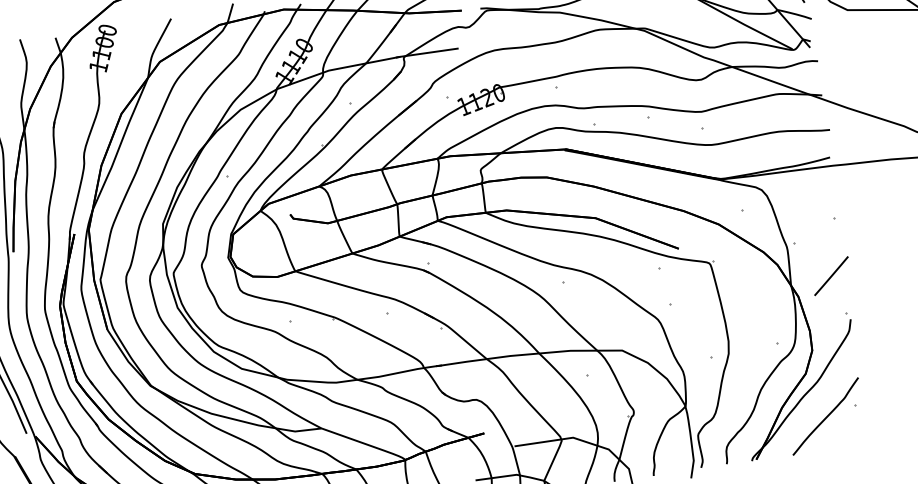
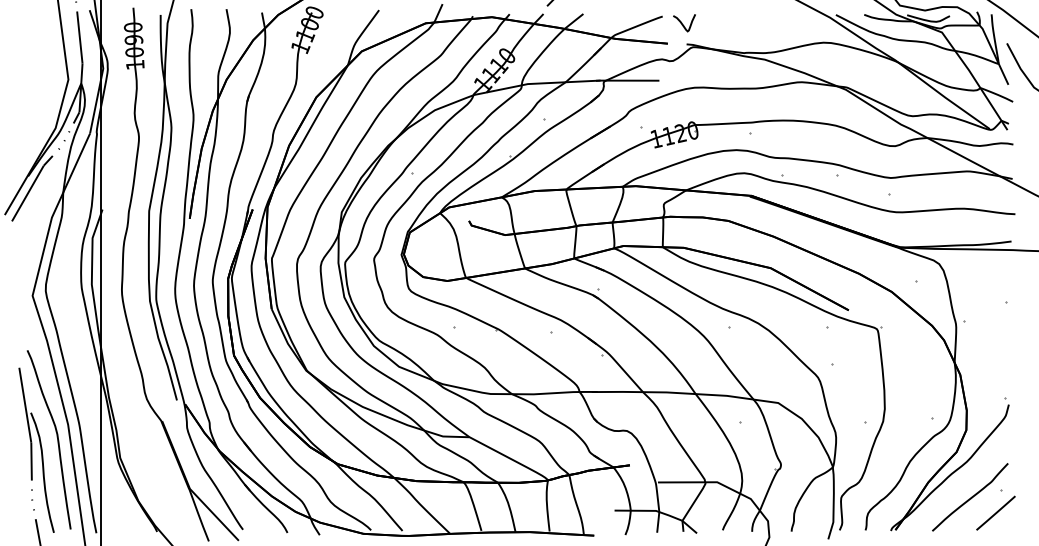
line: (830, 275) -> (995, 512), moved

